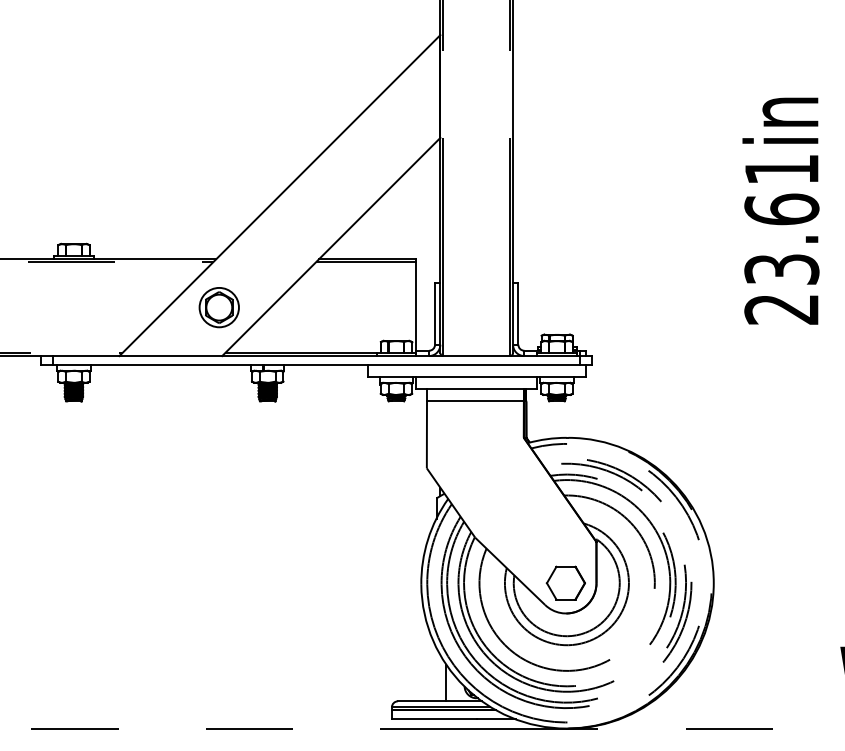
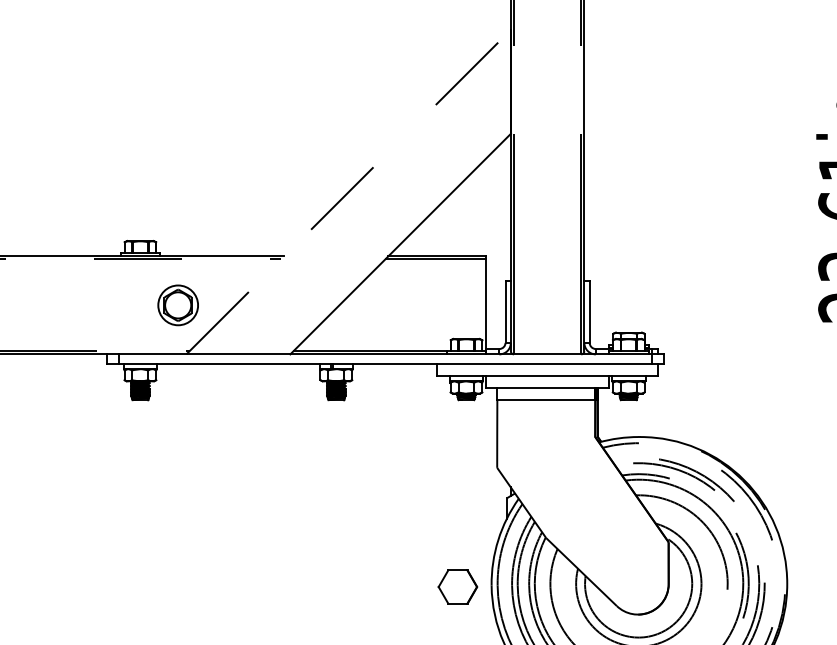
line: (279, 195) -> (348, 192), solid -> dashed
part: (218, 307) -> (177, 305), moved
part: (565, 582) -> (457, 586), moved

